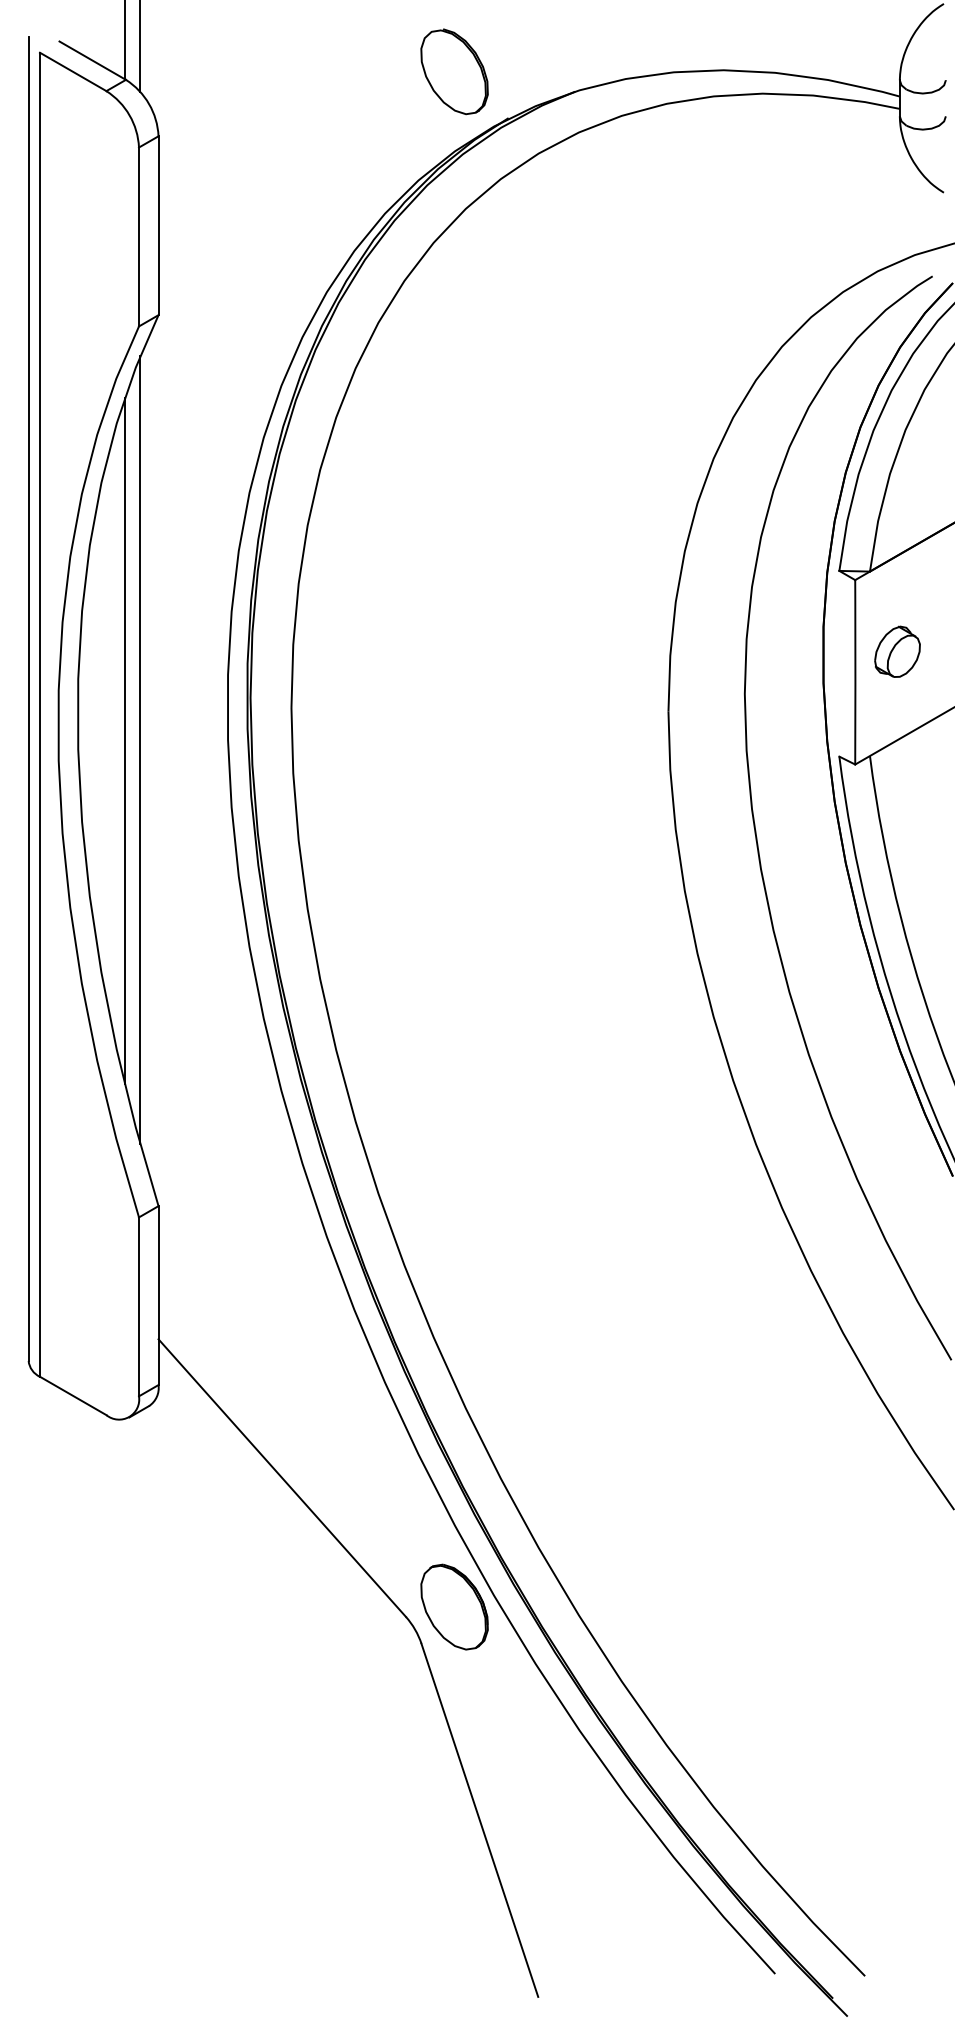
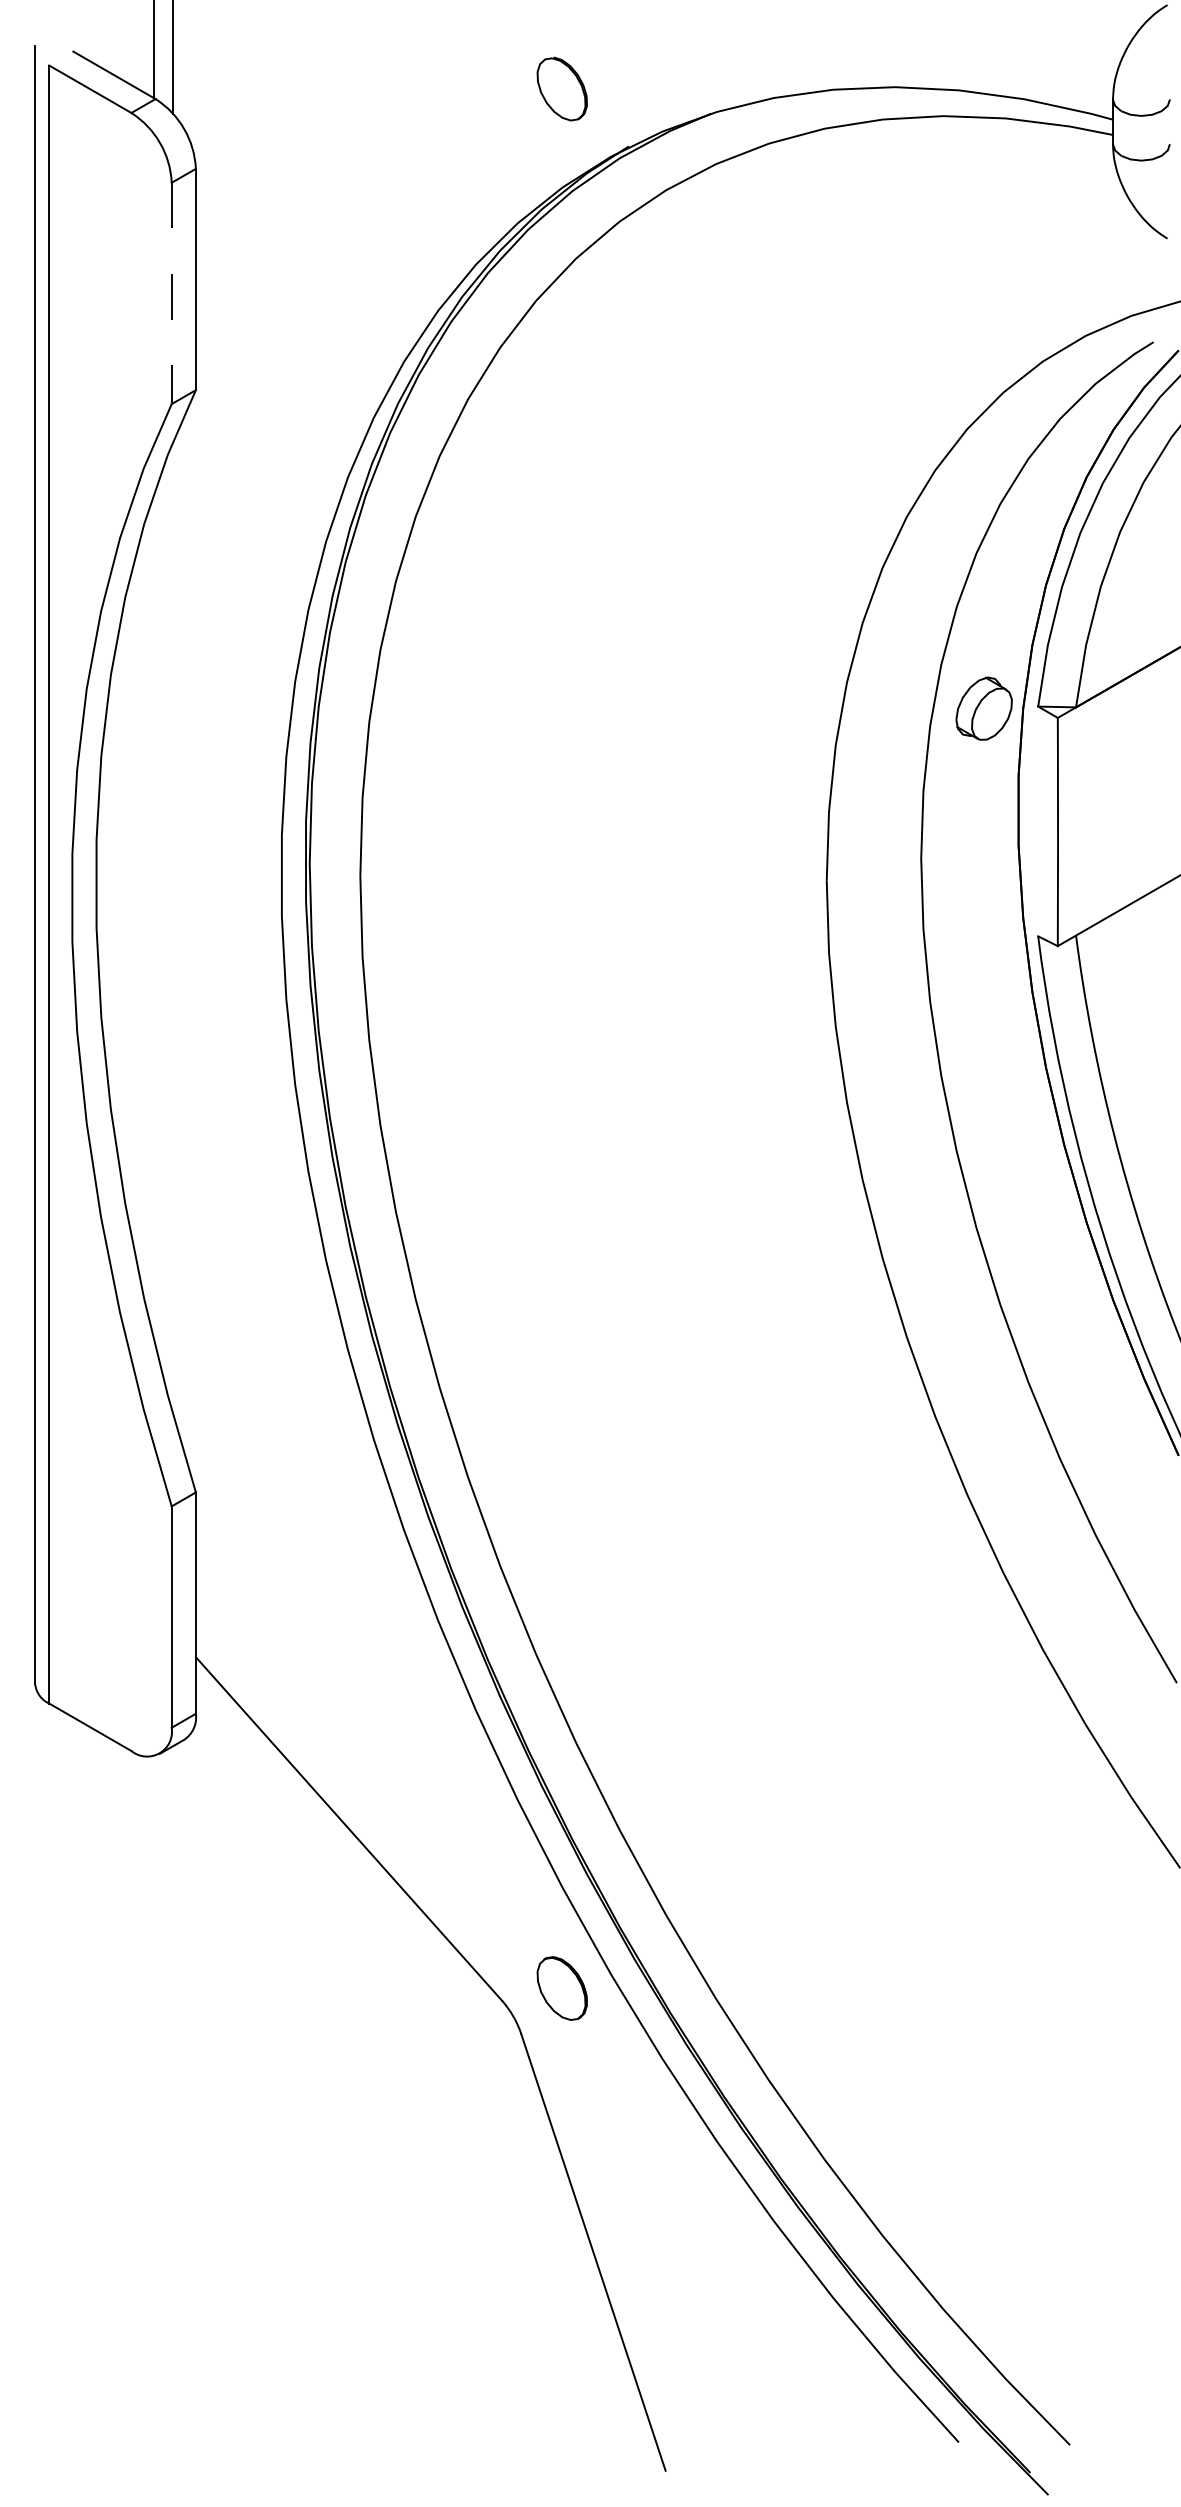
part: (454, 71) -> (562, 88), size x0.6
line: (138, 237) -> (171, 293), solid -> dashed
part: (897, 651) -> (983, 708), moved
line: (124, 741) -> (153, 917), removed
line: (140, 749) -> (173, 927), removed
part: (454, 1607) -> (562, 1988), size x0.6

